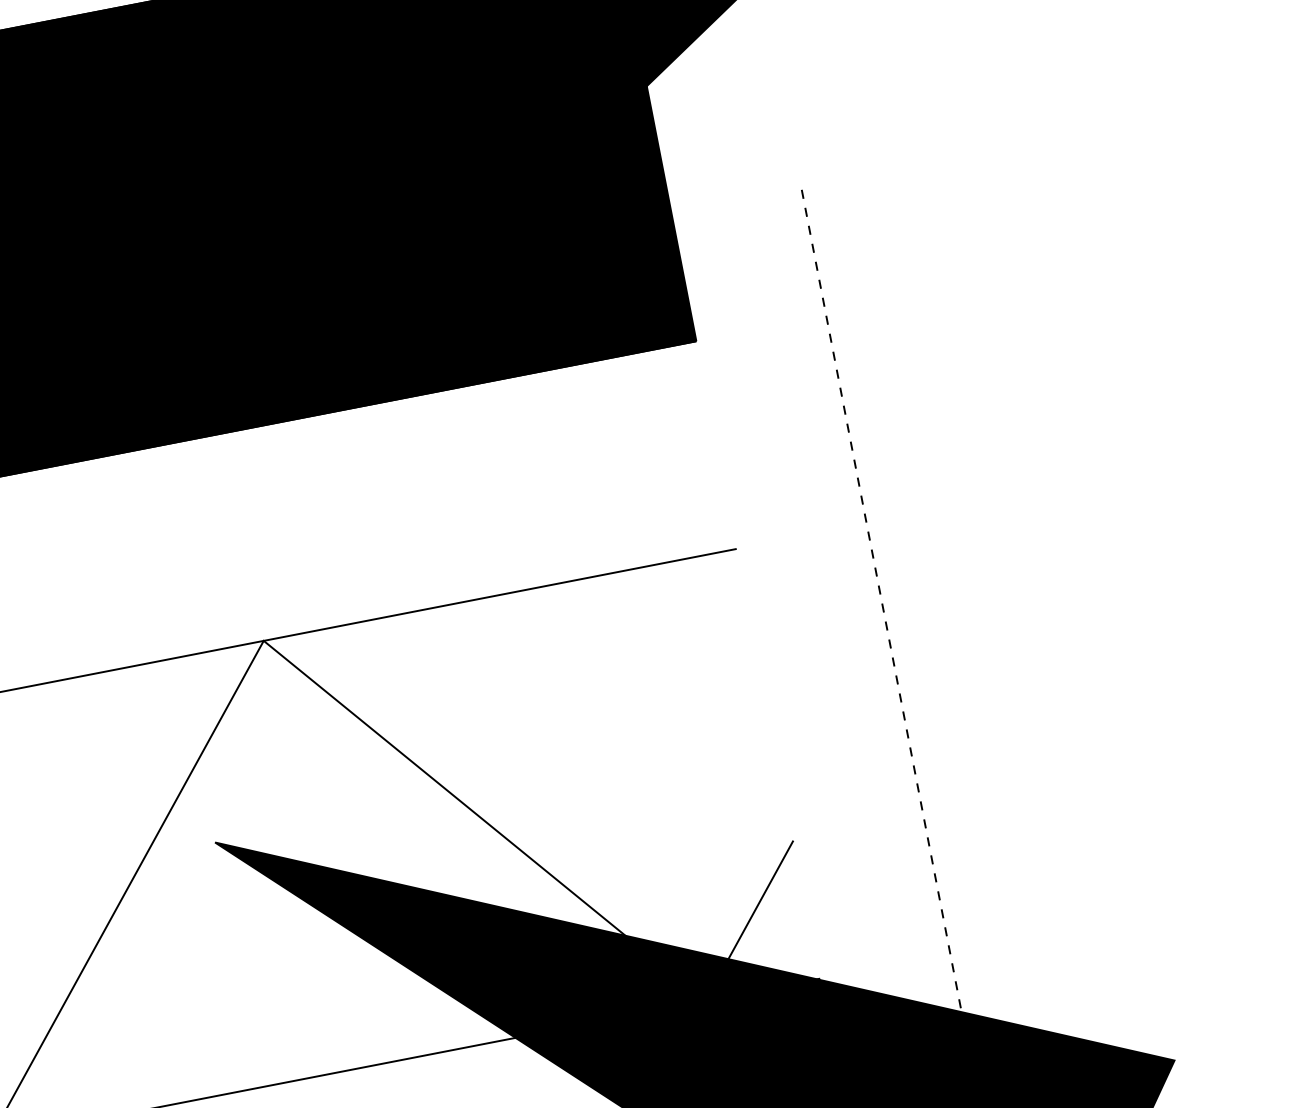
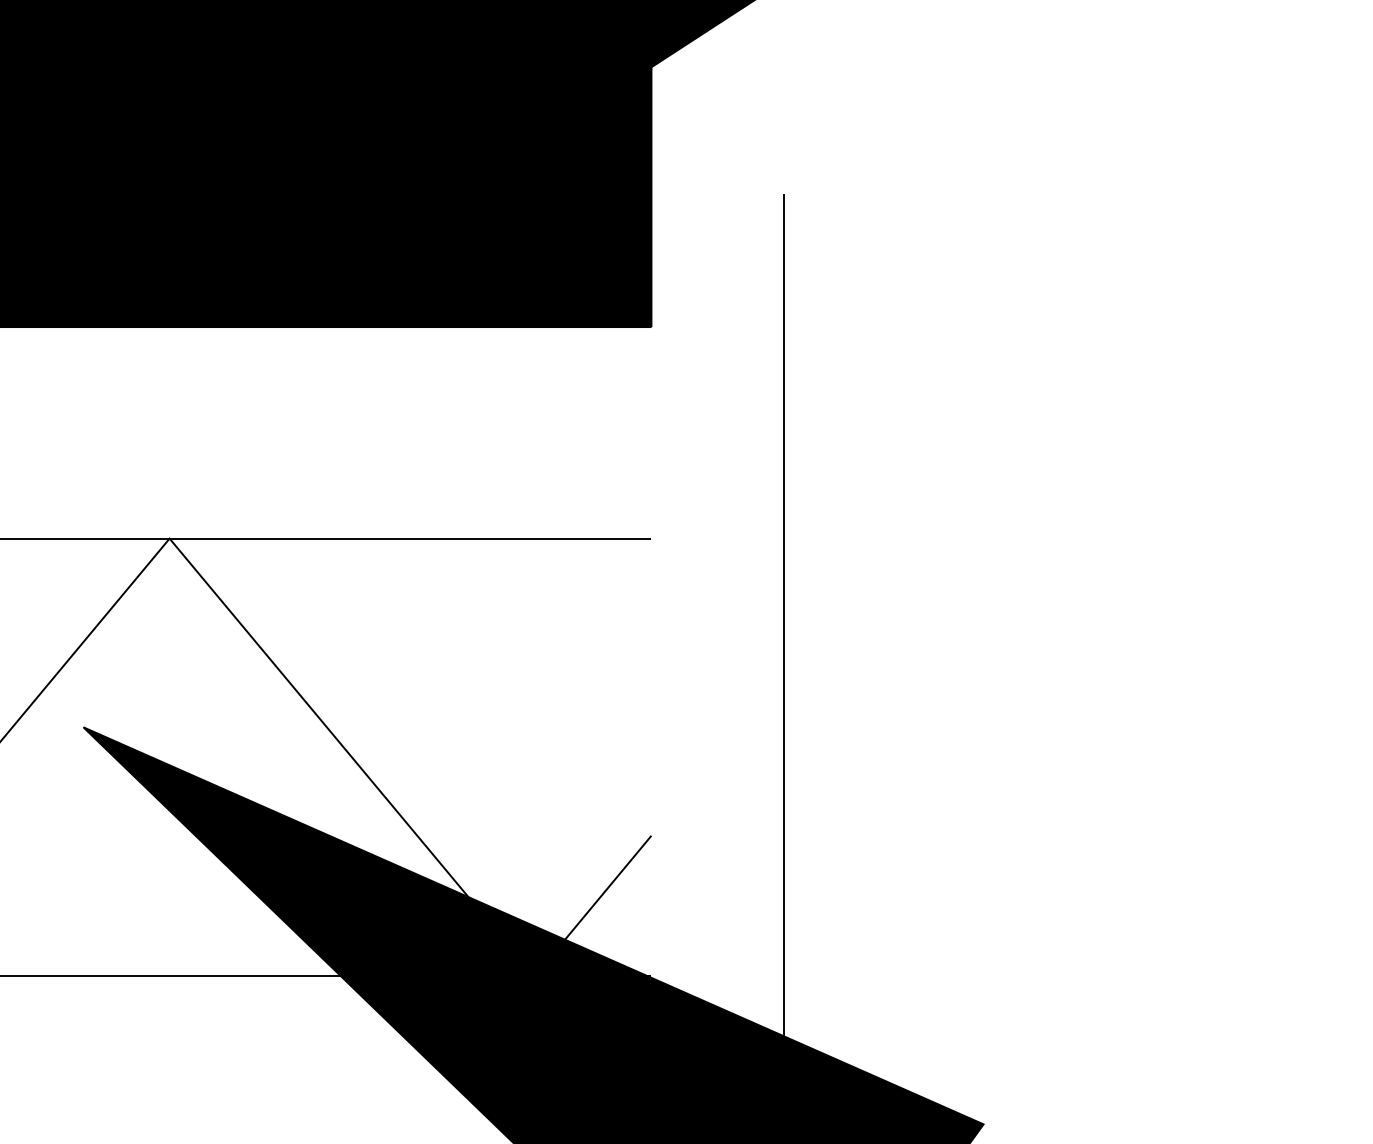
line: (884, 614) -> (783, 631), dashed -> solid

